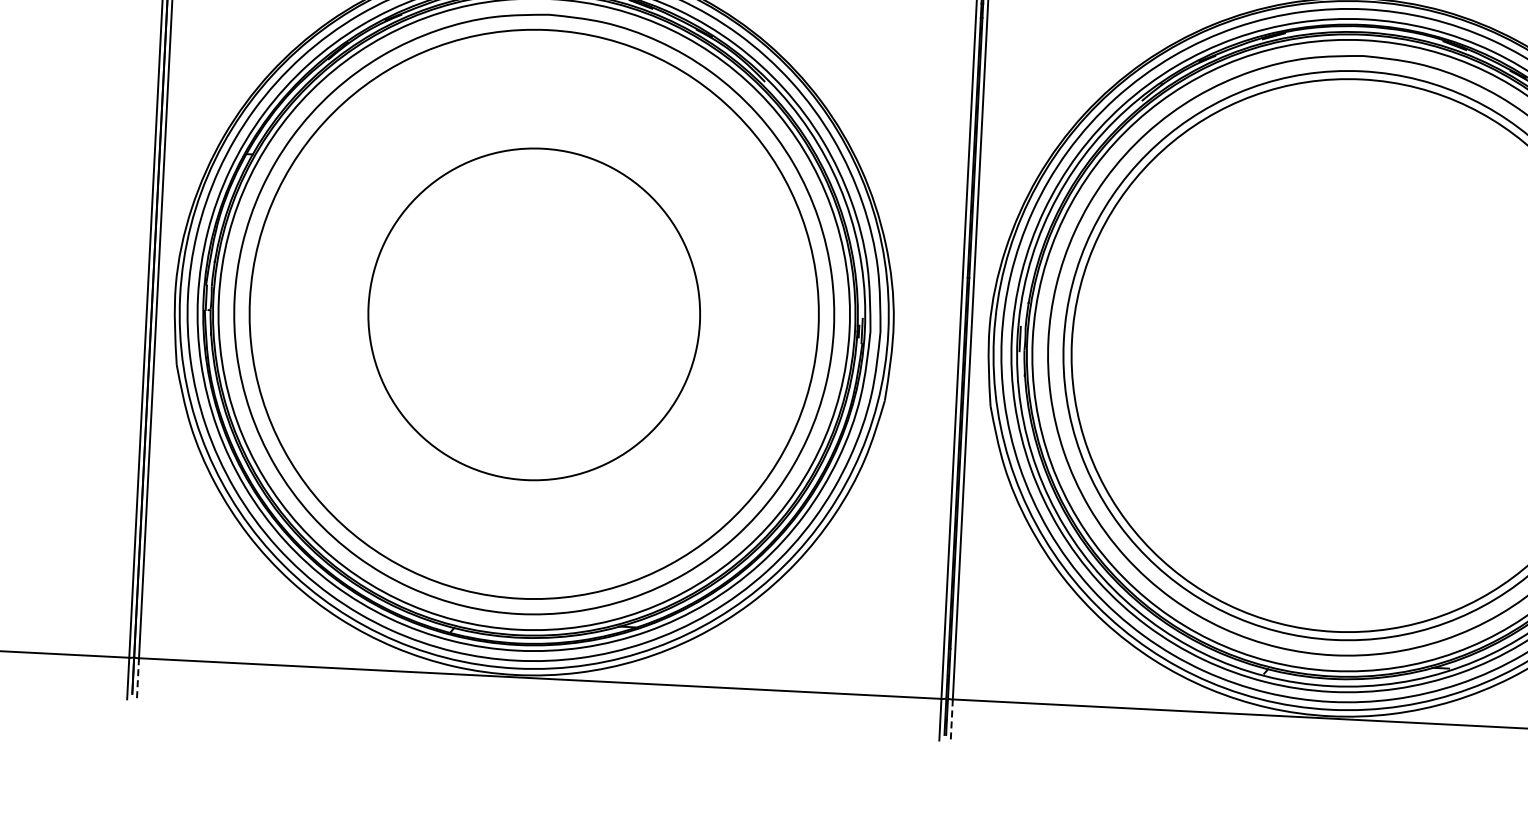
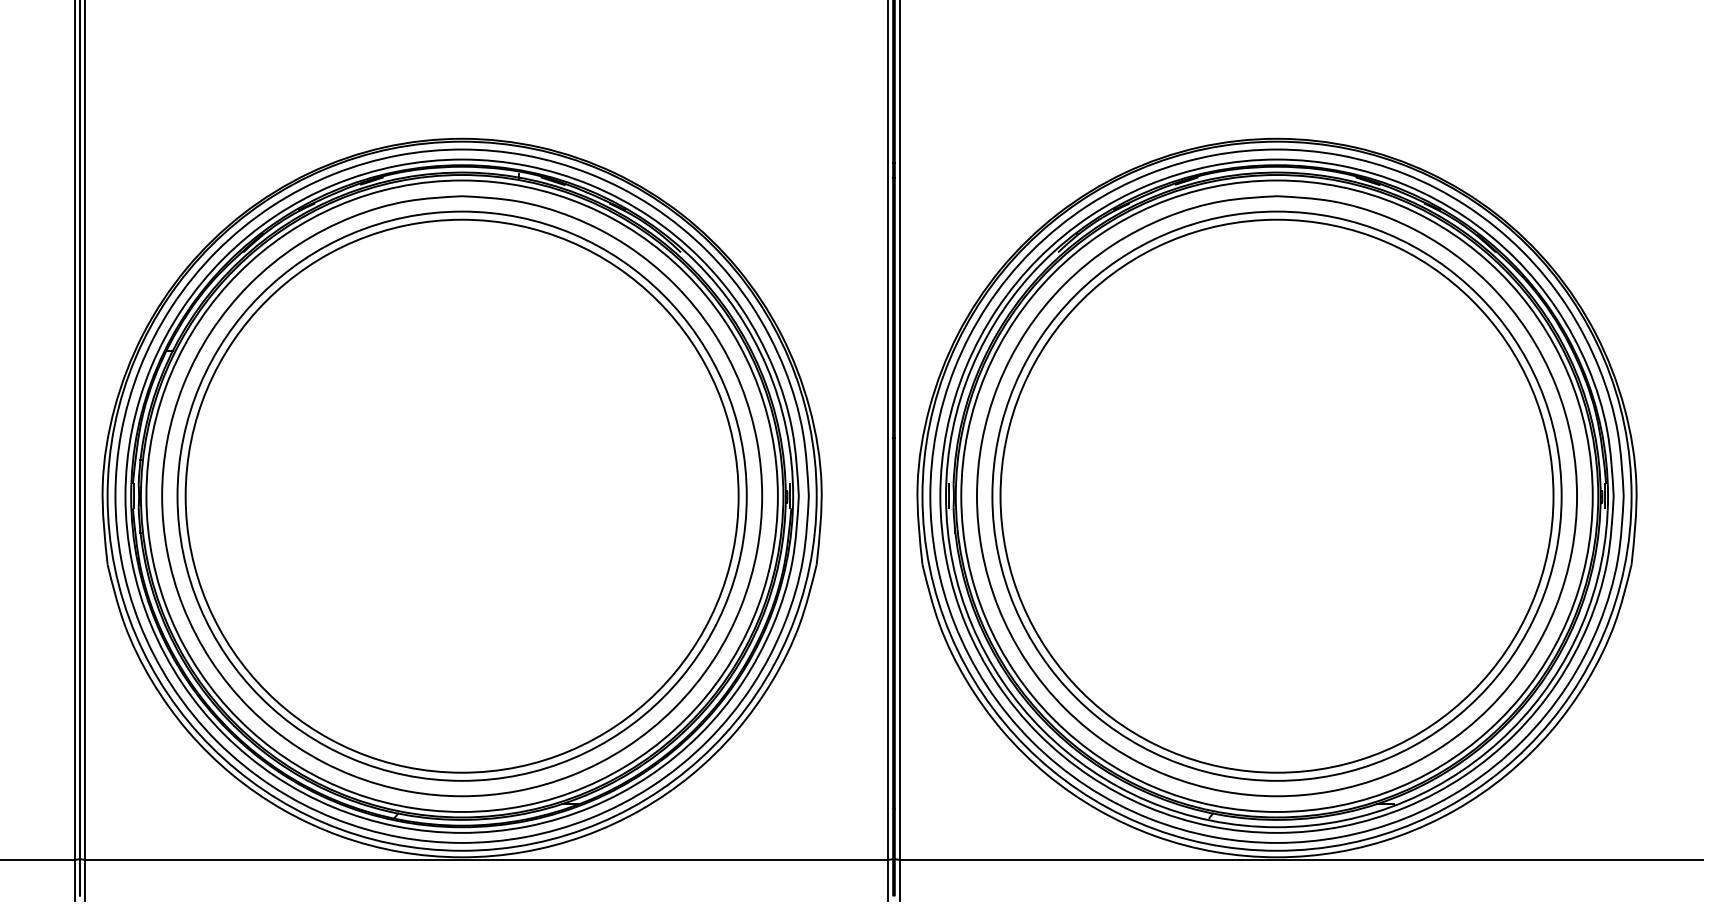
circle: (533, 313) -> (461, 495), size x1.67
line: (137, 679) -> (84, 880), dashed -> solid
line: (951, 720) -> (899, 880), dashed -> solid

